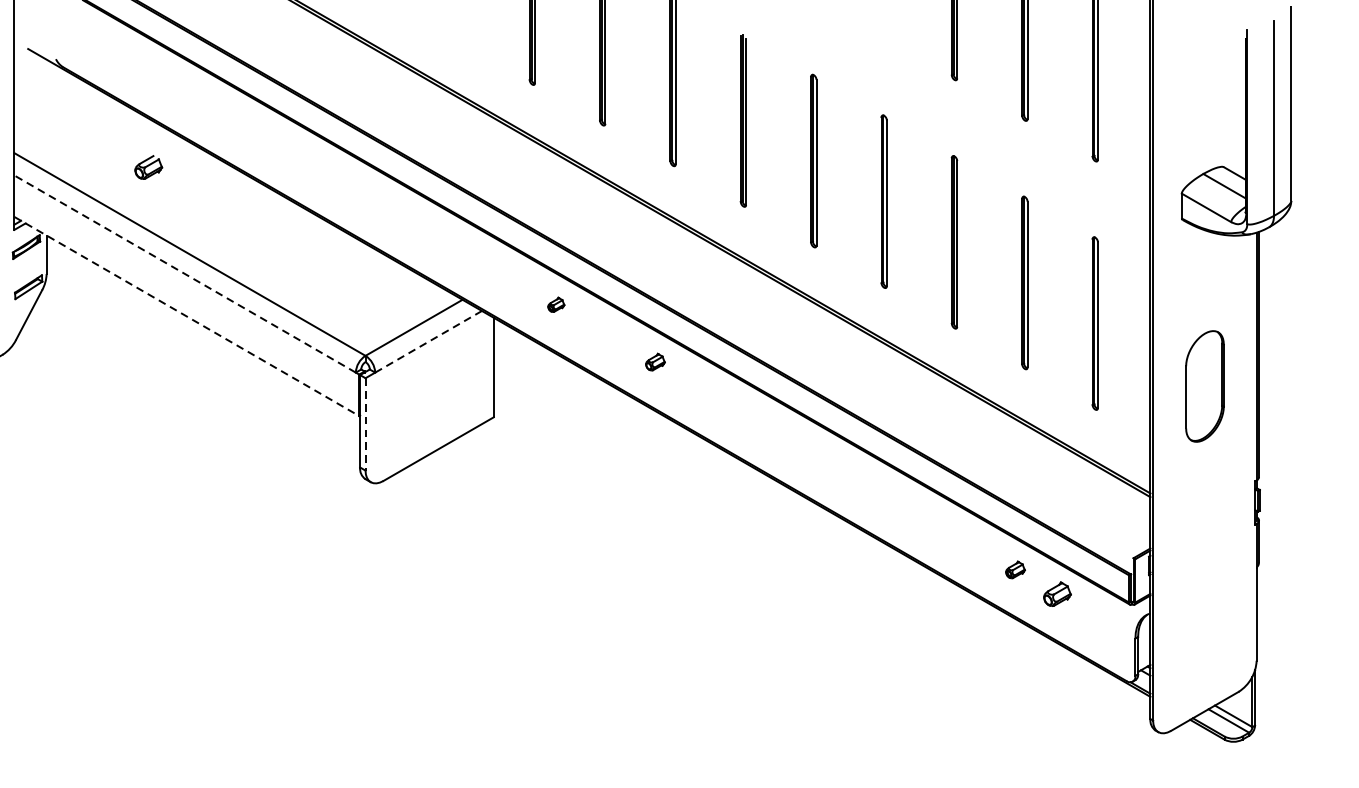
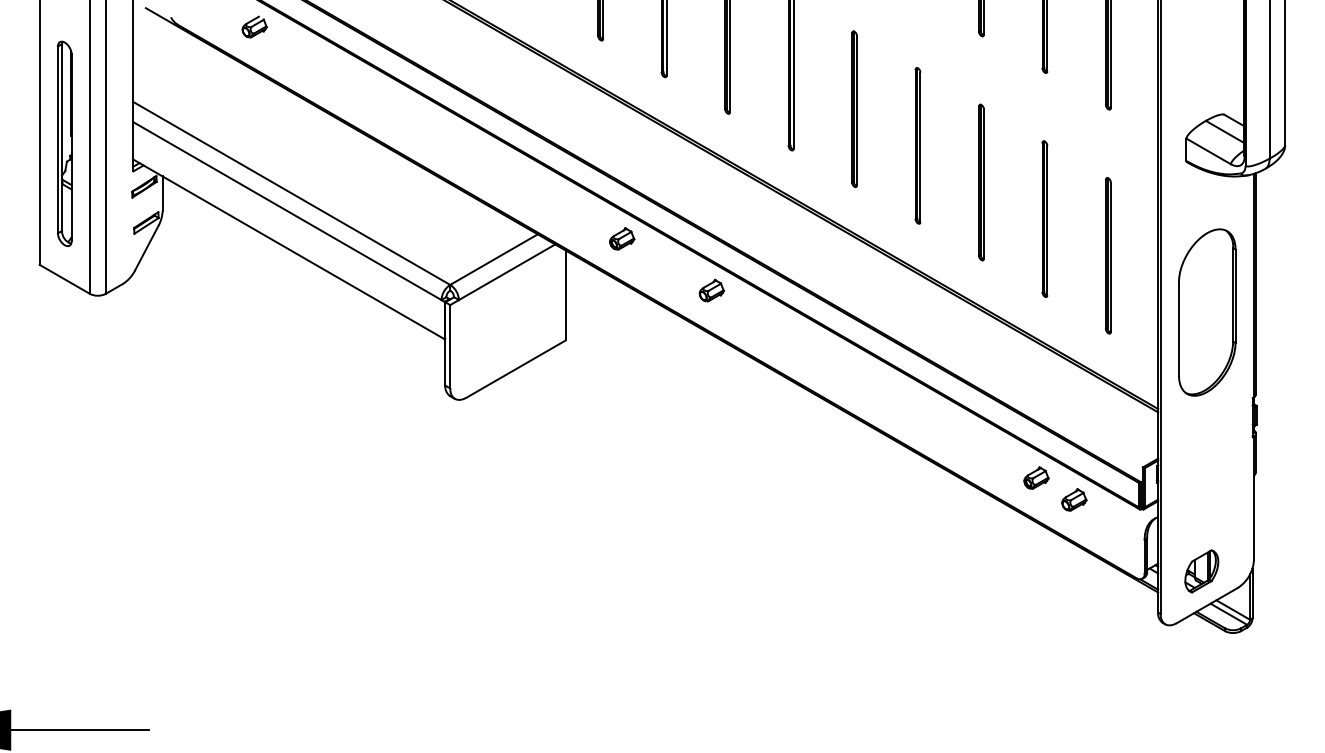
part: (148, 166) -> (254, 26), moved
line: (185, 274) -> (287, 211), dashed -> solid
part: (556, 304) -> (622, 238), size x1.67
line: (187, 316) -> (289, 249), dashed -> solid
line: (429, 342) -> (507, 272), dashed -> solid
part: (655, 362) -> (711, 290), size x1.43
part: (1205, 386) -> (1207, 312), size x1.67
line: (365, 424) -> (450, 346), dashed -> solid
part: (1015, 569) -> (1036, 477), size x1.43
part: (1198, 673) -> (1201, 571), added

